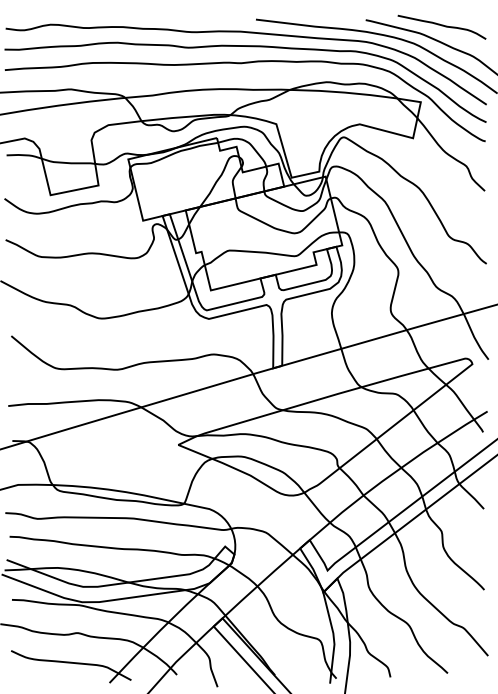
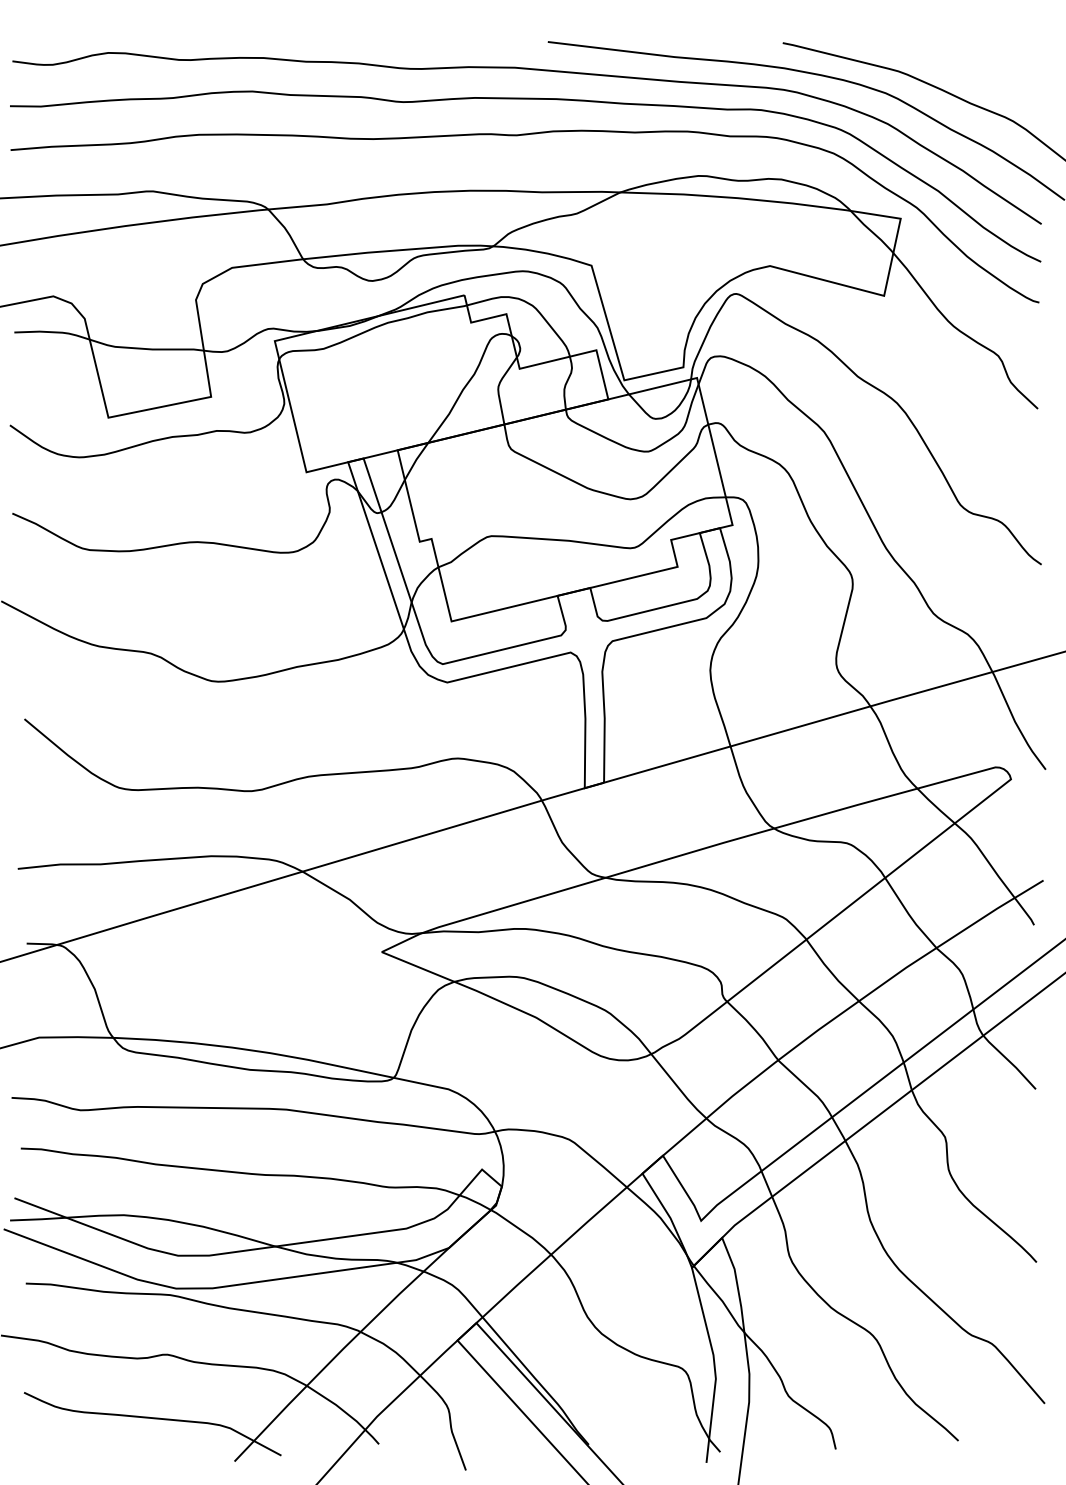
curve: (441, 26) -> (944, 56), removed

